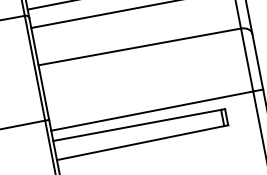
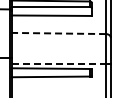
line: (139, 47) -> (58, 33), solid -> dashed
line: (153, 110) -> (59, 63), solid -> dashed

